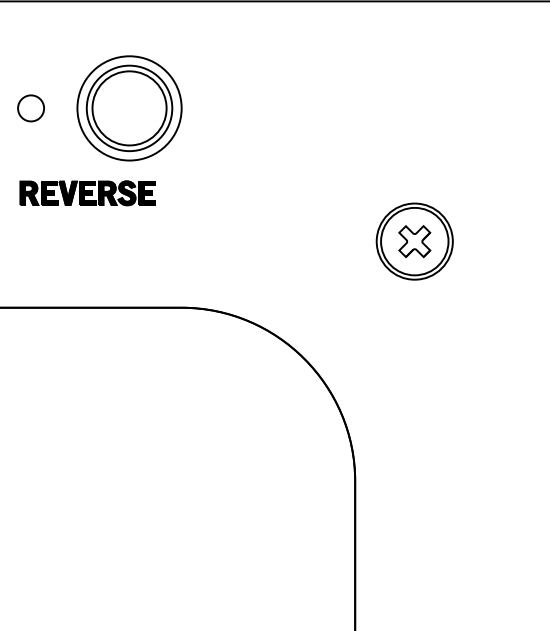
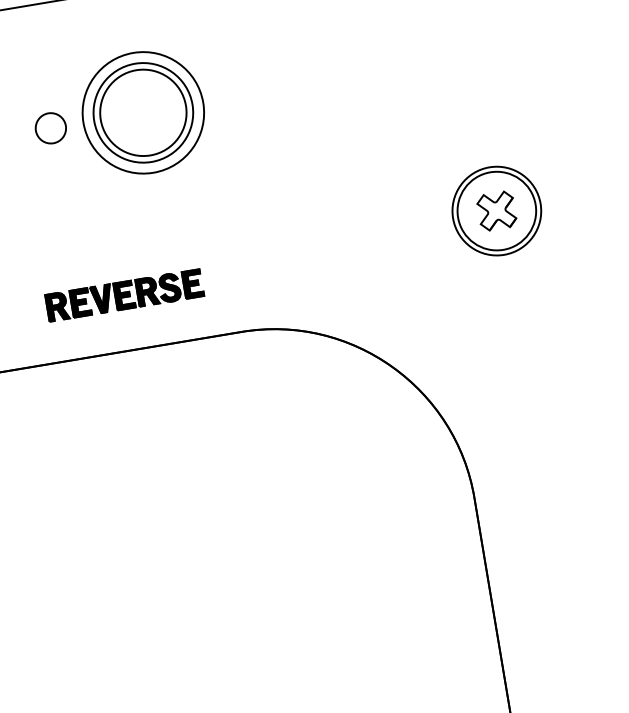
part: (30, 108) -> (50, 128), moved
part: (87, 193) -> (124, 295), moved

